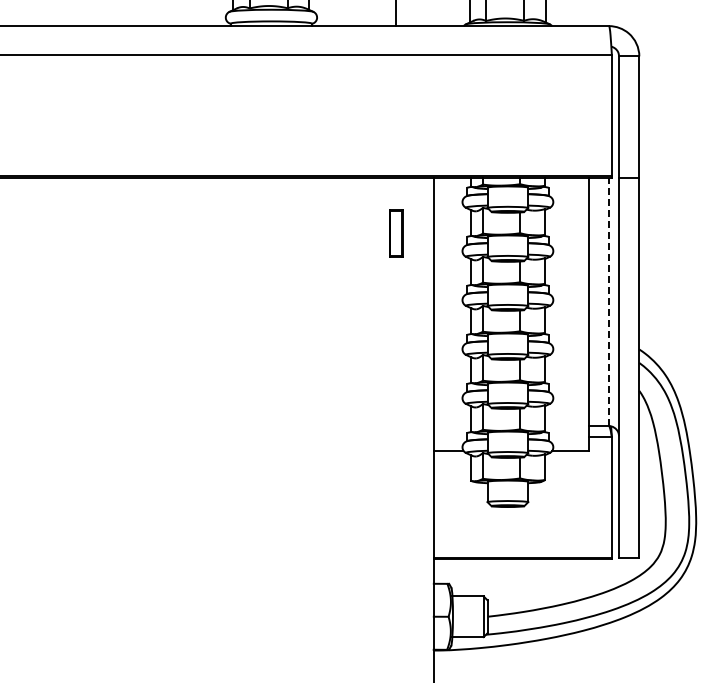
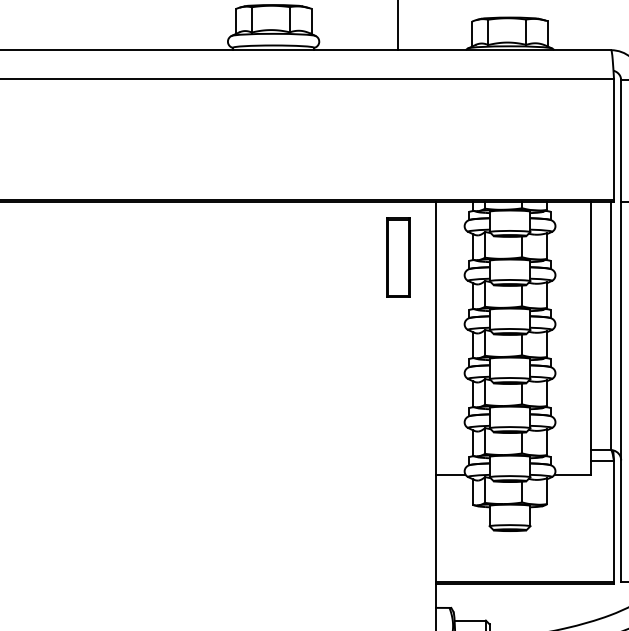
part: (396, 233) -> (398, 257), size x1.67
line: (608, 301) -> (610, 325), dashed -> solid

